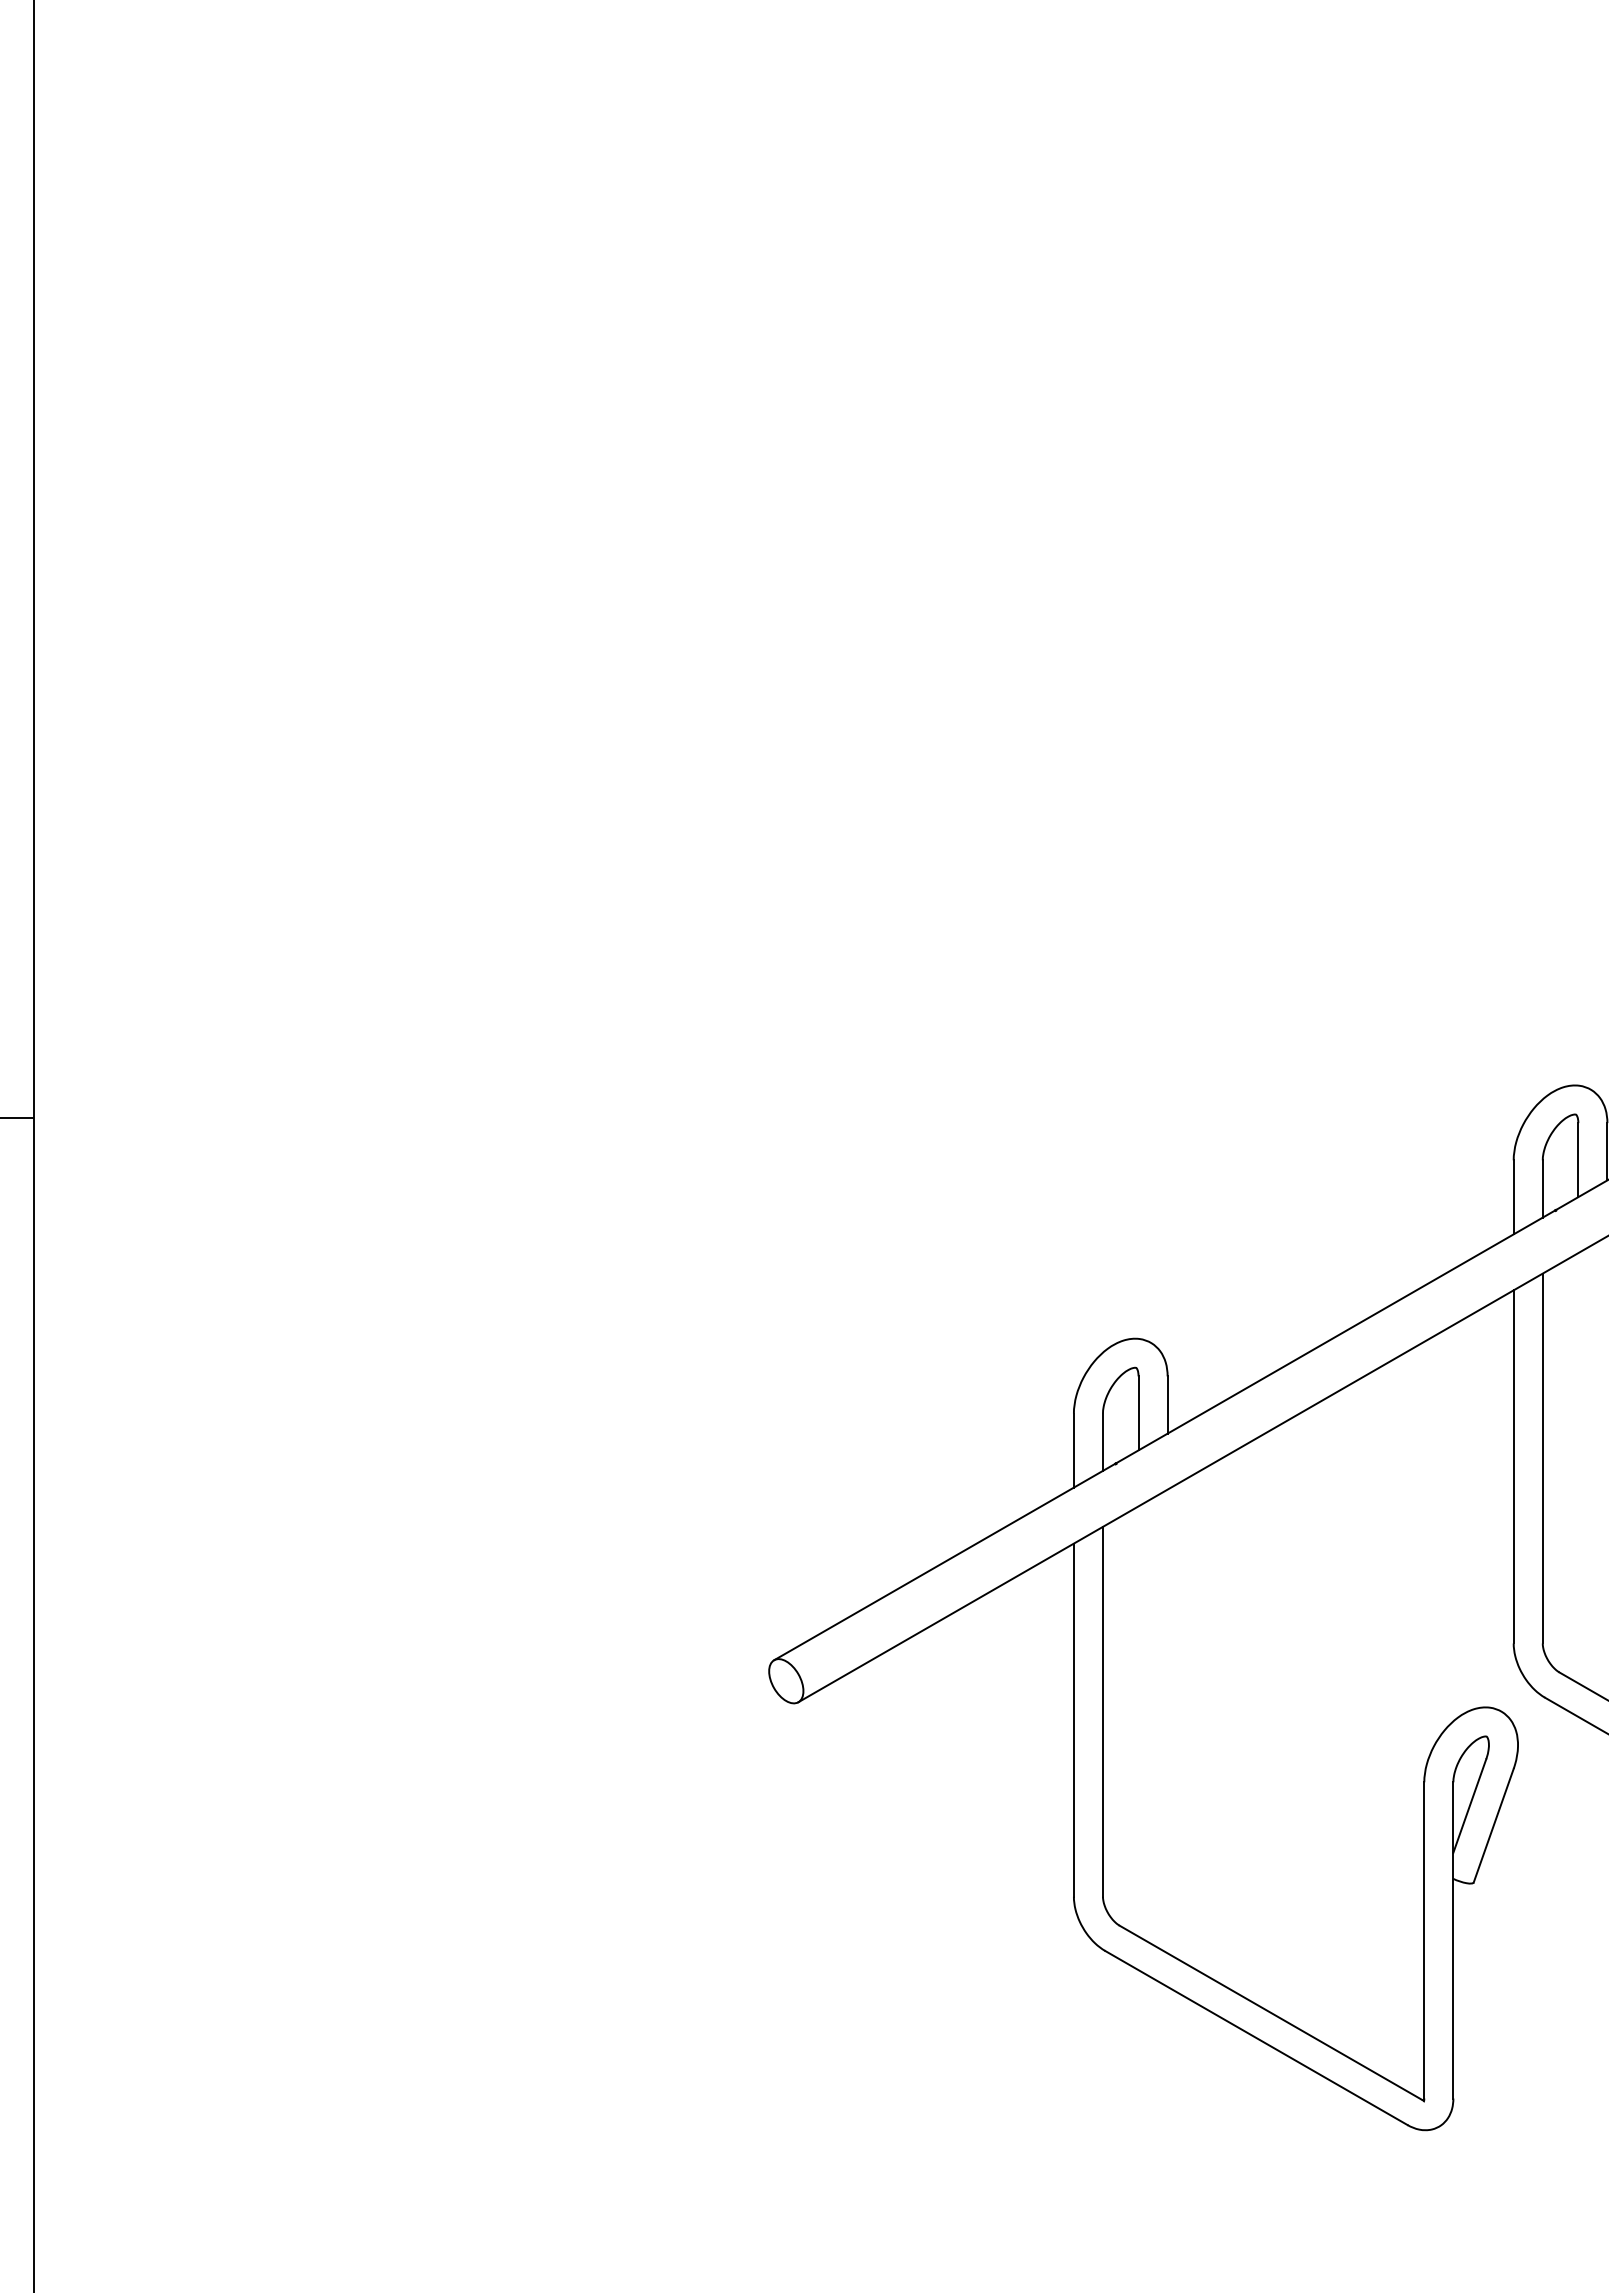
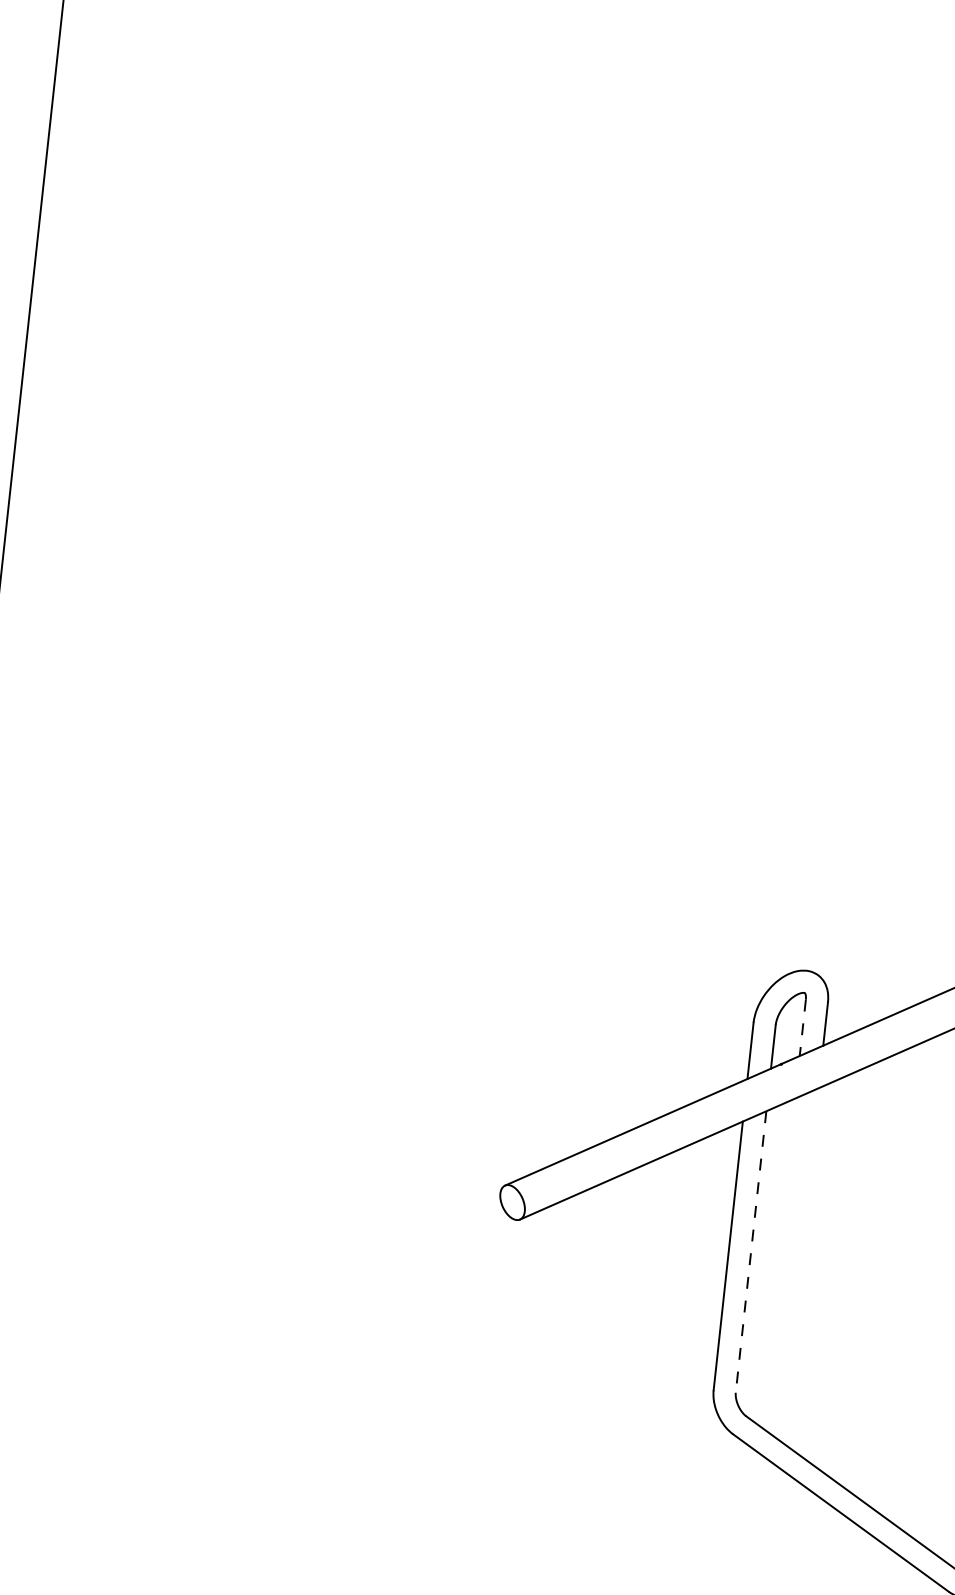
line: (1138, 1413) -> (802, 1027), solid -> dashed
line: (1102, 1711) -> (750, 1251), solid -> dashed

